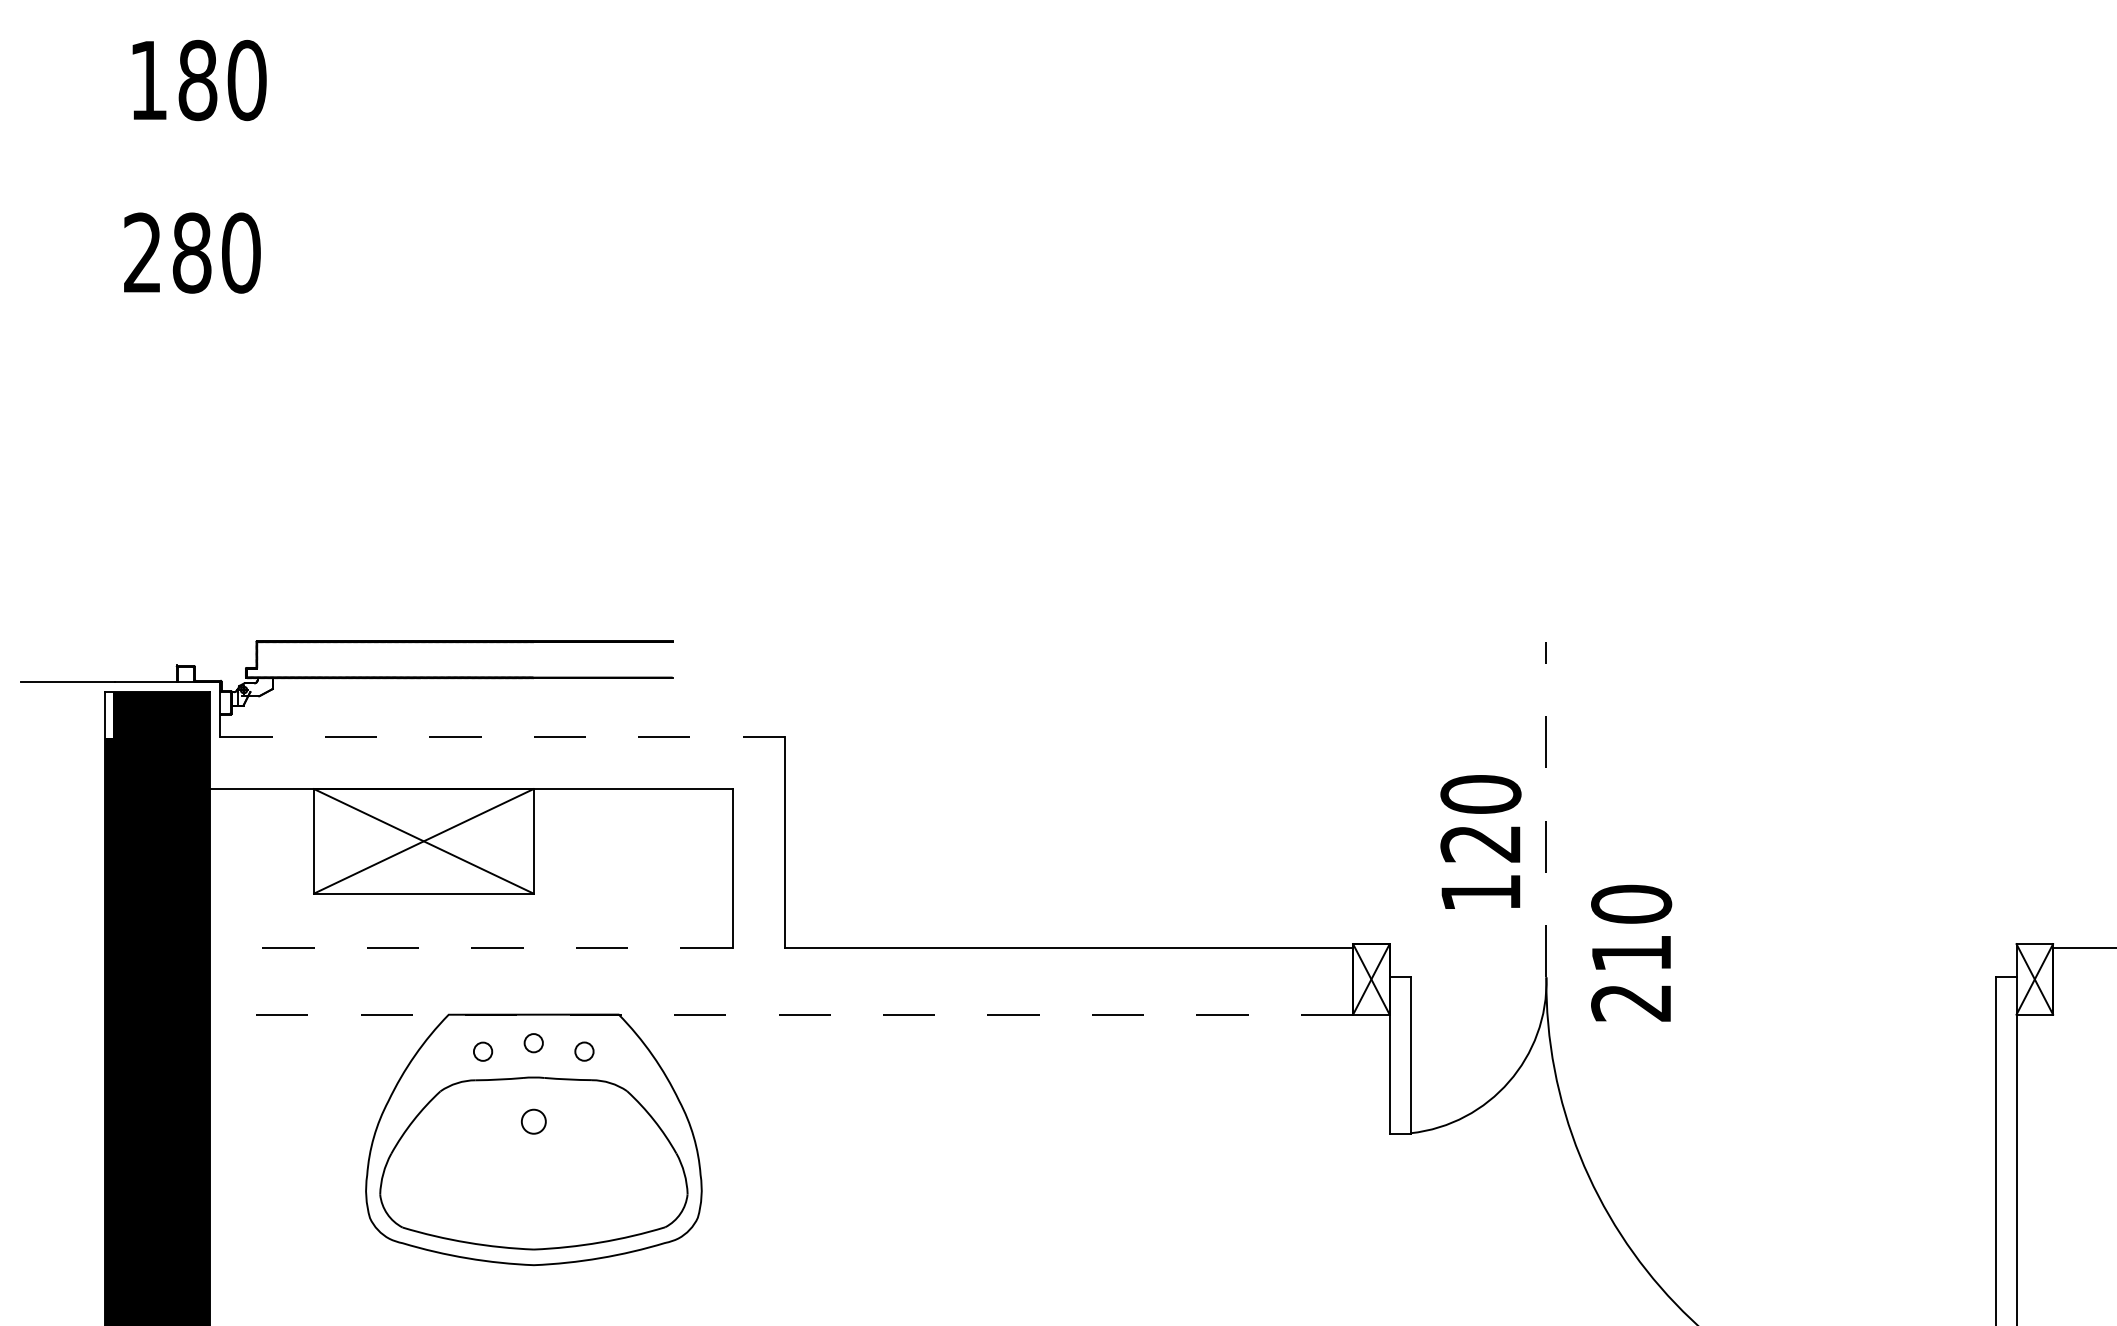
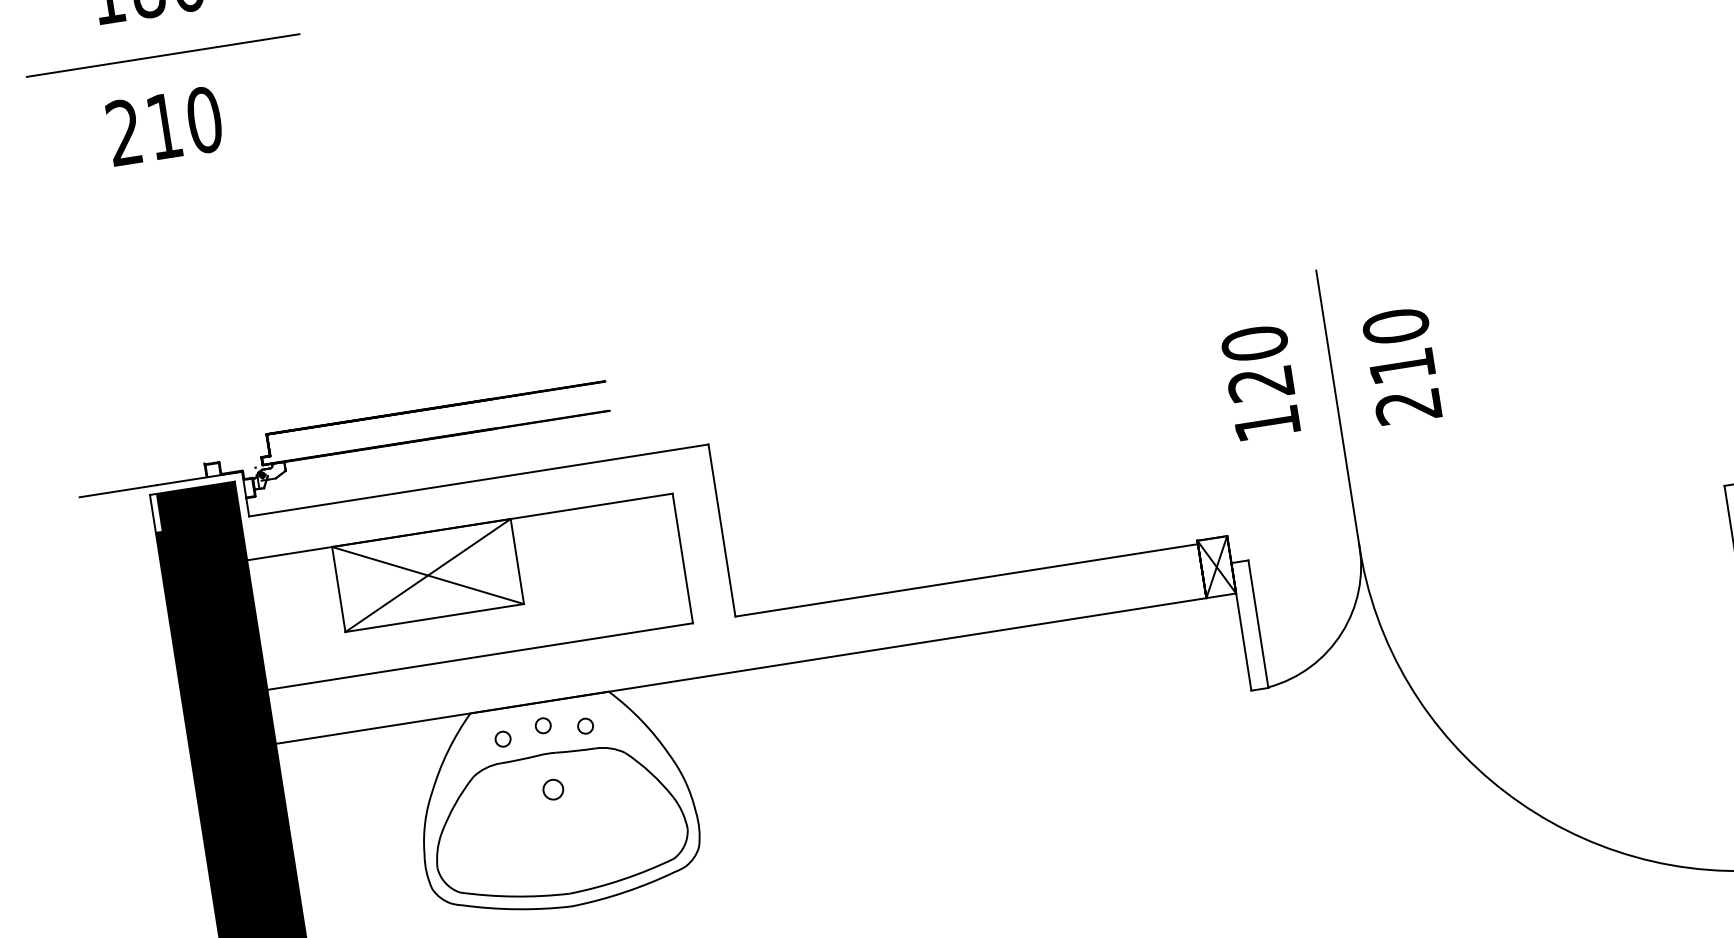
line: (203, 167) -> (162, 55), added
text: (191, 252) -> (163, 125), 280 -> 210
line: (503, 736) -> (479, 480), dashed -> solid
line: (1546, 809) -> (1337, 406), dashed -> solid
text: (1480, 841) -> (1260, 381), moved
line: (470, 948) -> (479, 656), dashed -> solid
text: (1631, 952) -> (1402, 365), moved
line: (781, 1014) -> (741, 670), dashed -> solid

